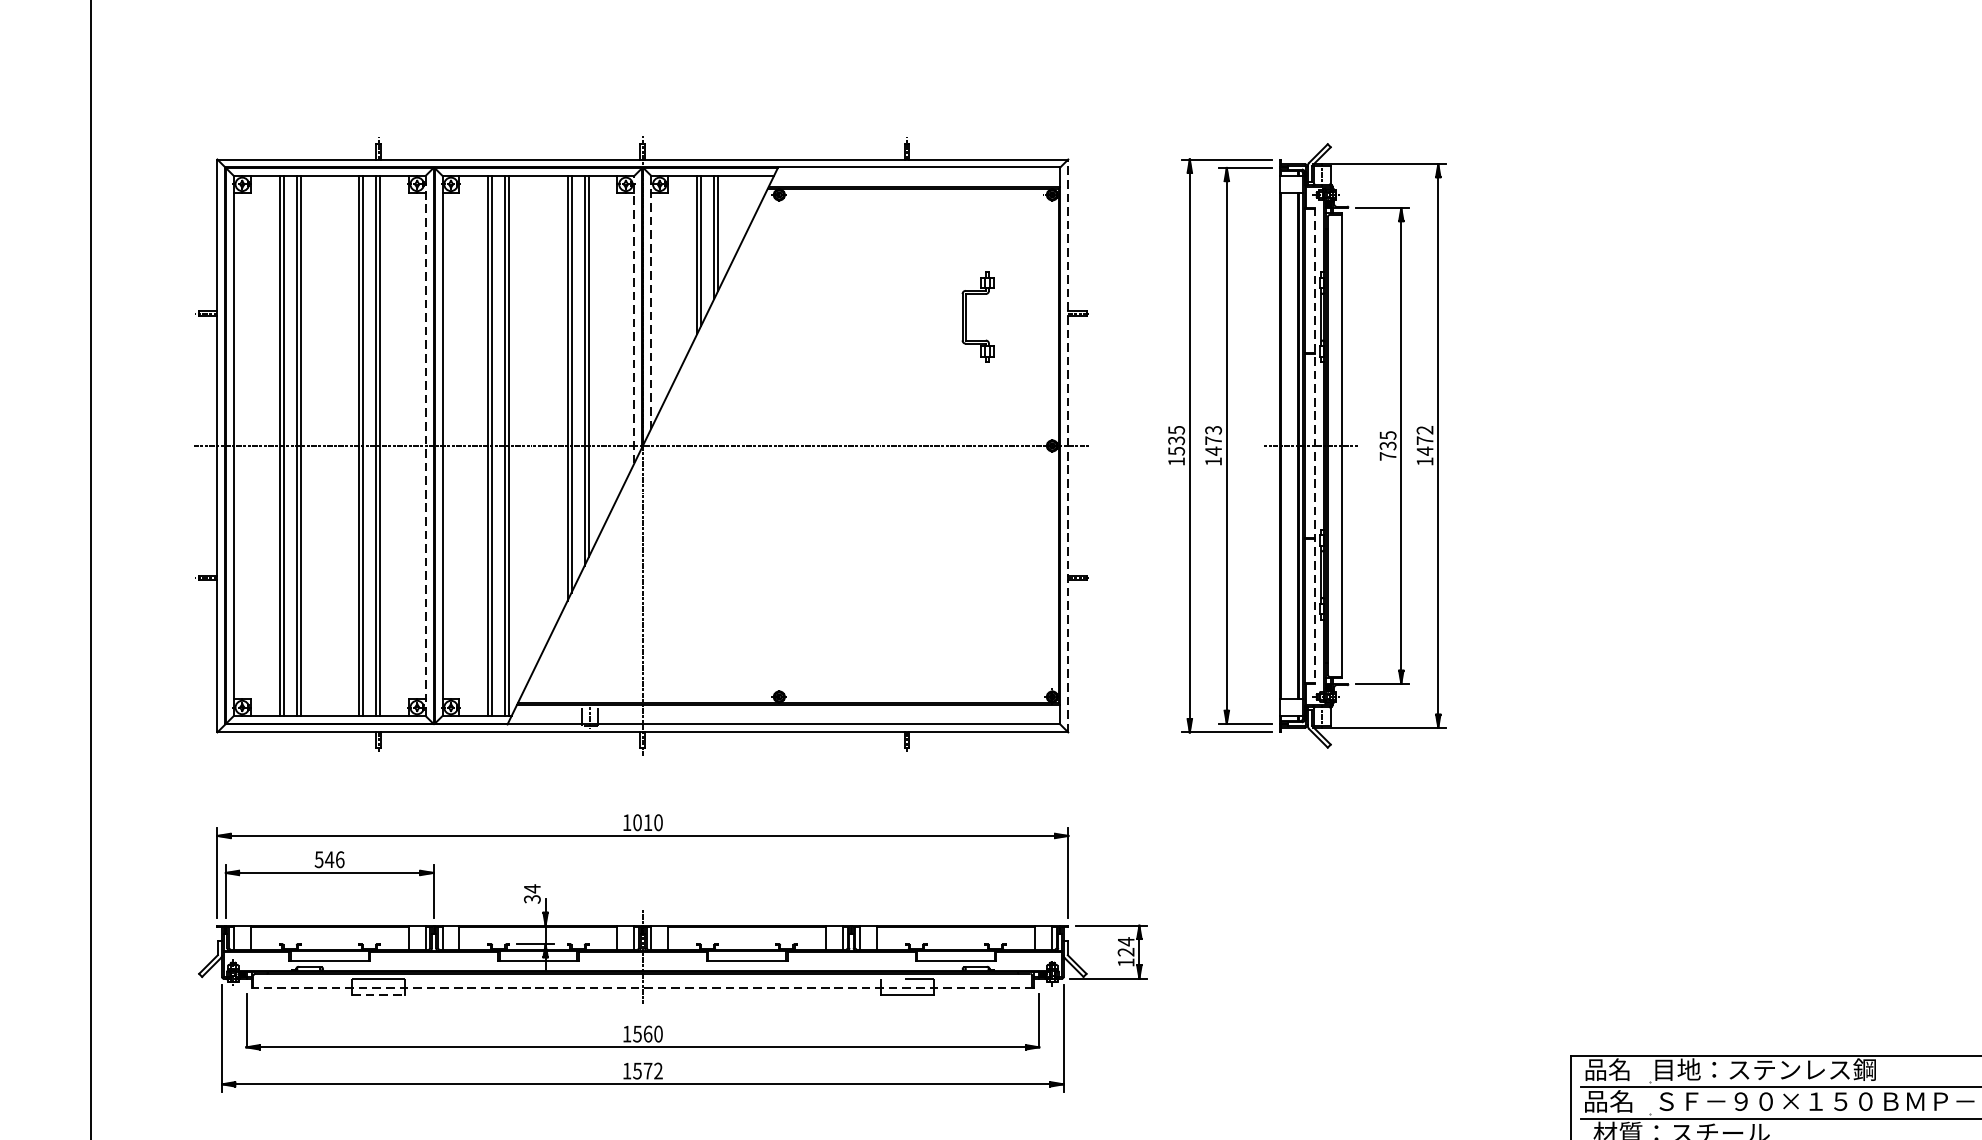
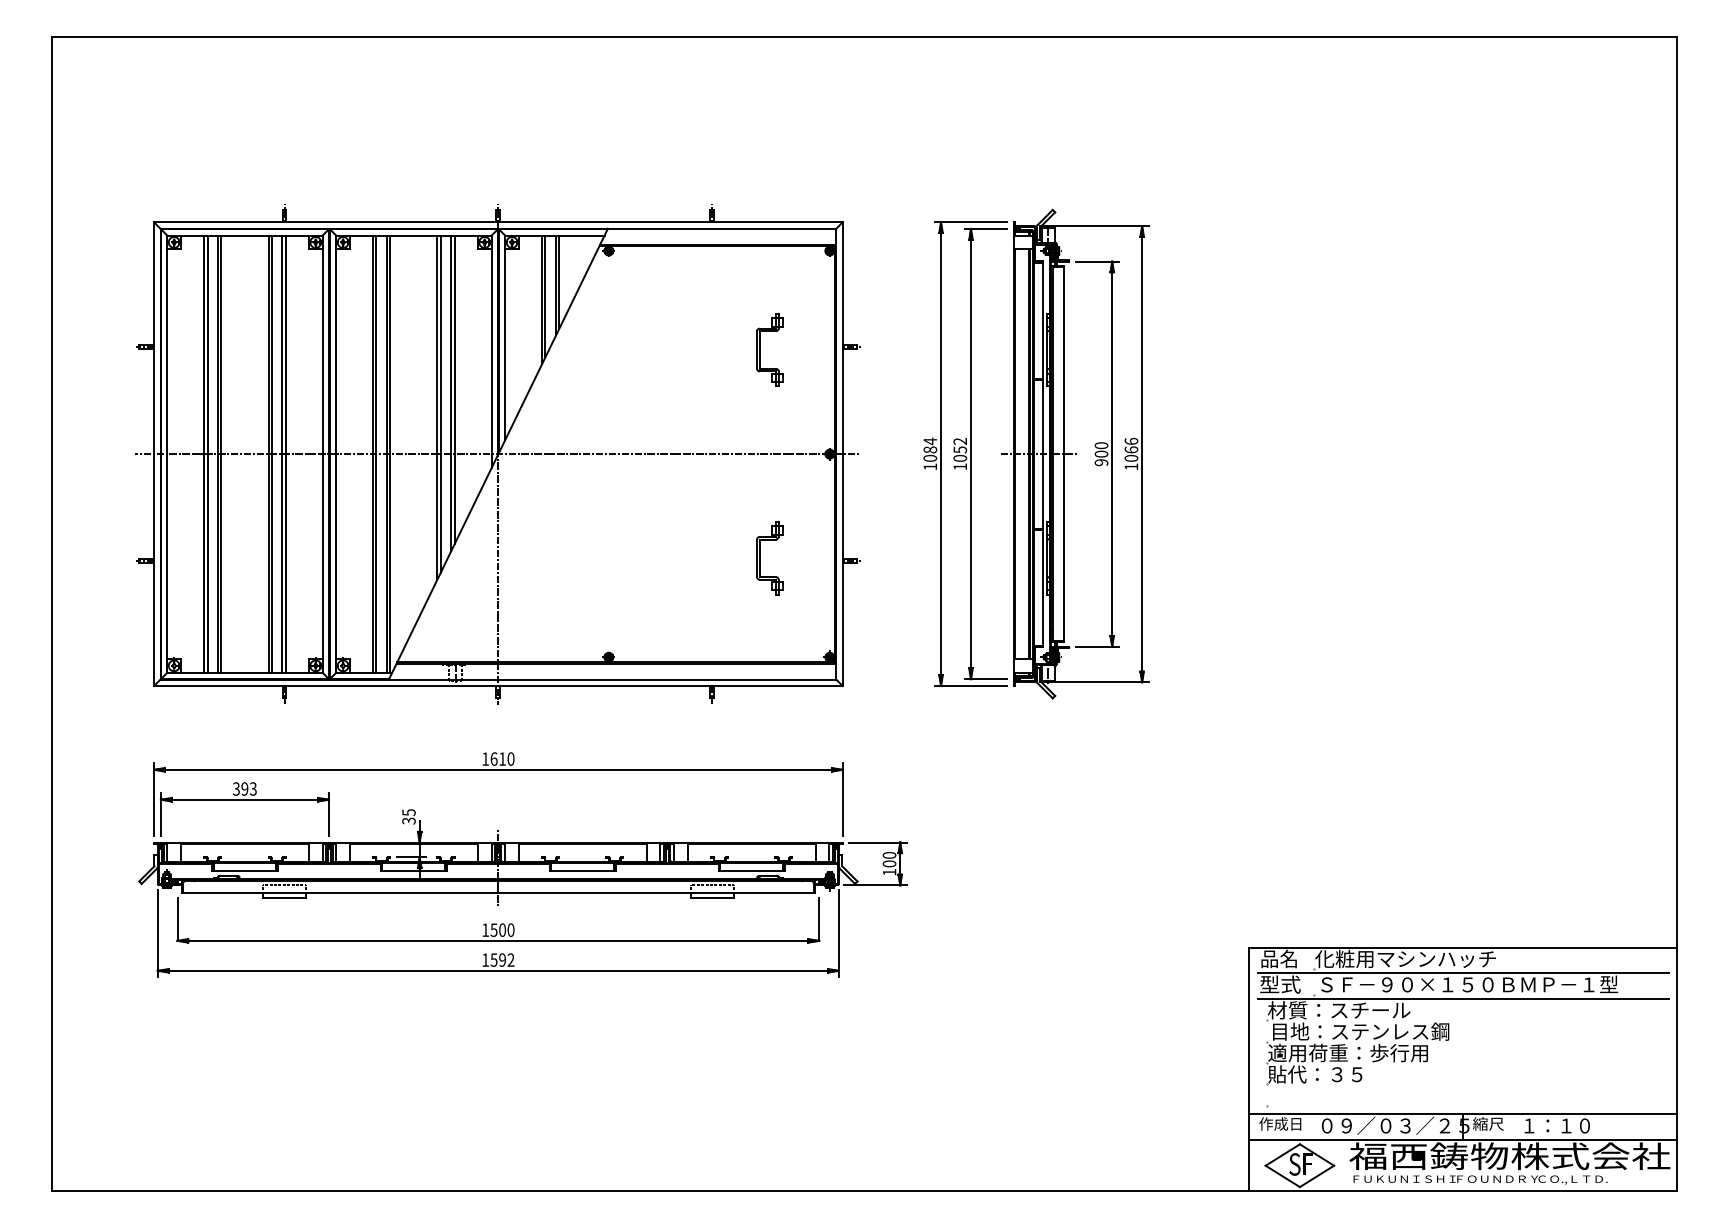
line: (651, 303) -> (505, 338), dashed -> solid
line: (634, 319) -> (491, 351), dashed -> solid
text: (1176, 440) -> (930, 449), 1535 -> 1084
text: (1425, 440) -> (1131, 449), 1472 -> 1066
text: (1213, 441) -> (960, 450), 1473 -> 1052
line: (425, 446) -> (322, 454), dashed -> solid
line: (1068, 446) -> (842, 454), dashed -> solid
line: (1315, 446) -> (1042, 454), dashed -> solid
text: (1388, 446) -> (1101, 454), 735 -> 900
part: (966, 574) -> (760, 558), added
text: (636, 821) -> (493, 758), 1010 -> 1610
text: (329, 859) -> (244, 788), 546 -> 393
text: (531, 888) -> (408, 812), 34 -> 35
text: (1126, 946) -> (889, 859), 124 -> 100
line: (641, 987) -> (497, 892), dashed -> solid
line: (379, 994) -> (285, 898), dashed -> solid
text: (647, 1033) -> (502, 929), 1560 -> 1500
text: (1763, 1069) -> (1405, 958), 目地：ステンレス鋼 -> 化粧用マシンハッチ
text: (647, 1070) -> (502, 959), 1572 -> 1592
text: (1609, 1101) -> (1280, 984), 品名 -> 型式

